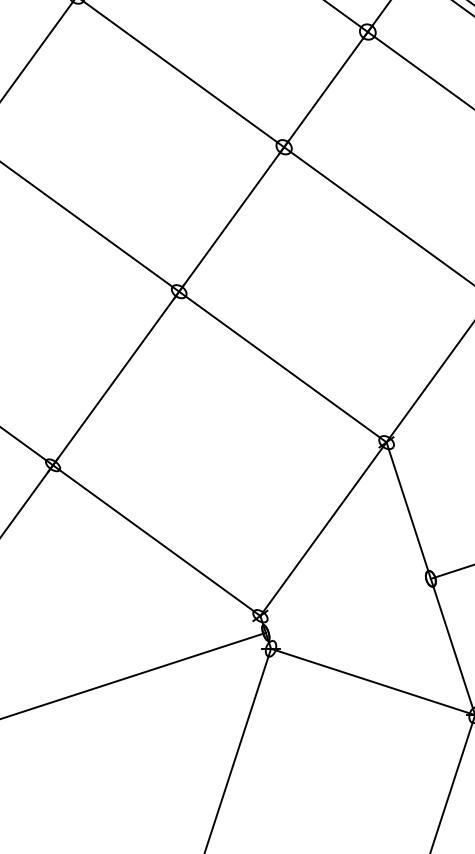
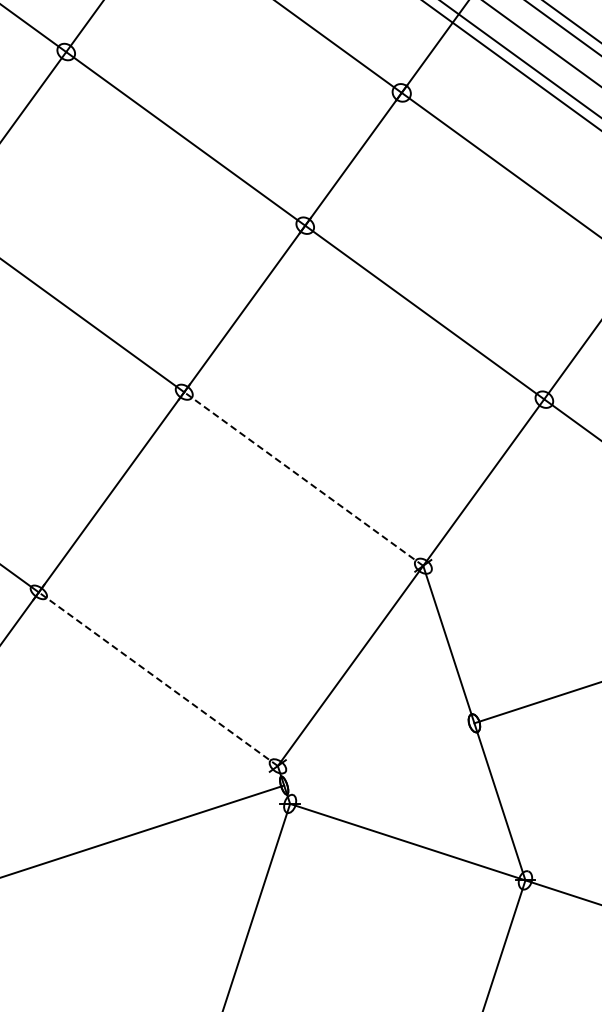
line: (282, 367) -> (303, 479), solid -> dashed
line: (156, 540) -> (158, 679), solid -> dashed

